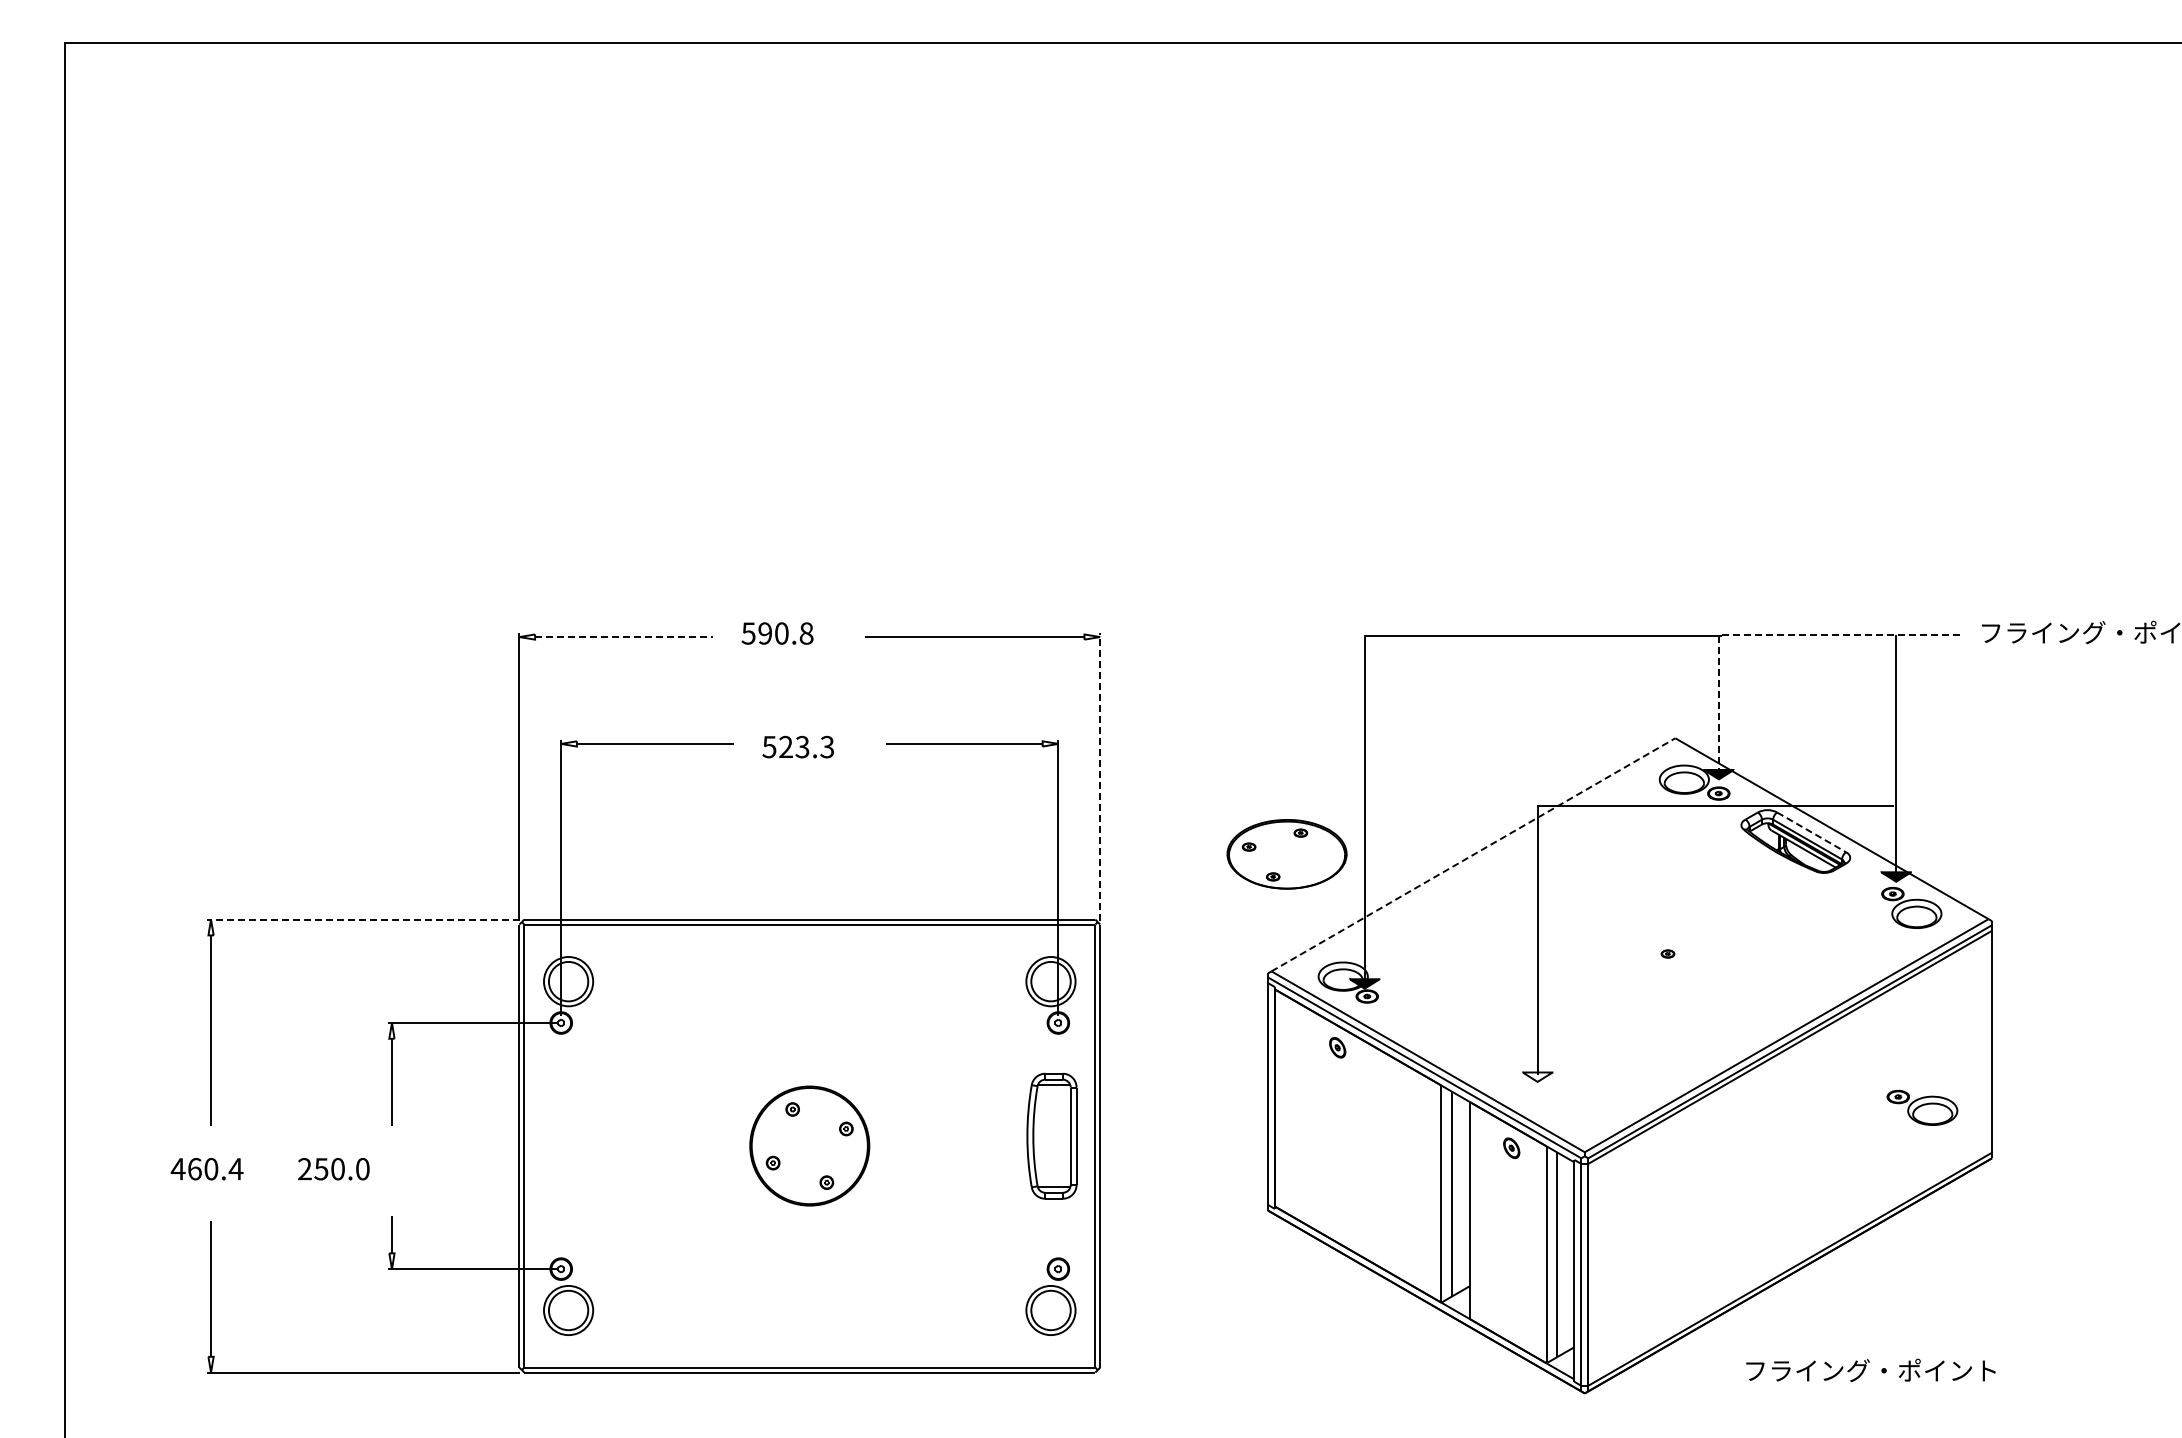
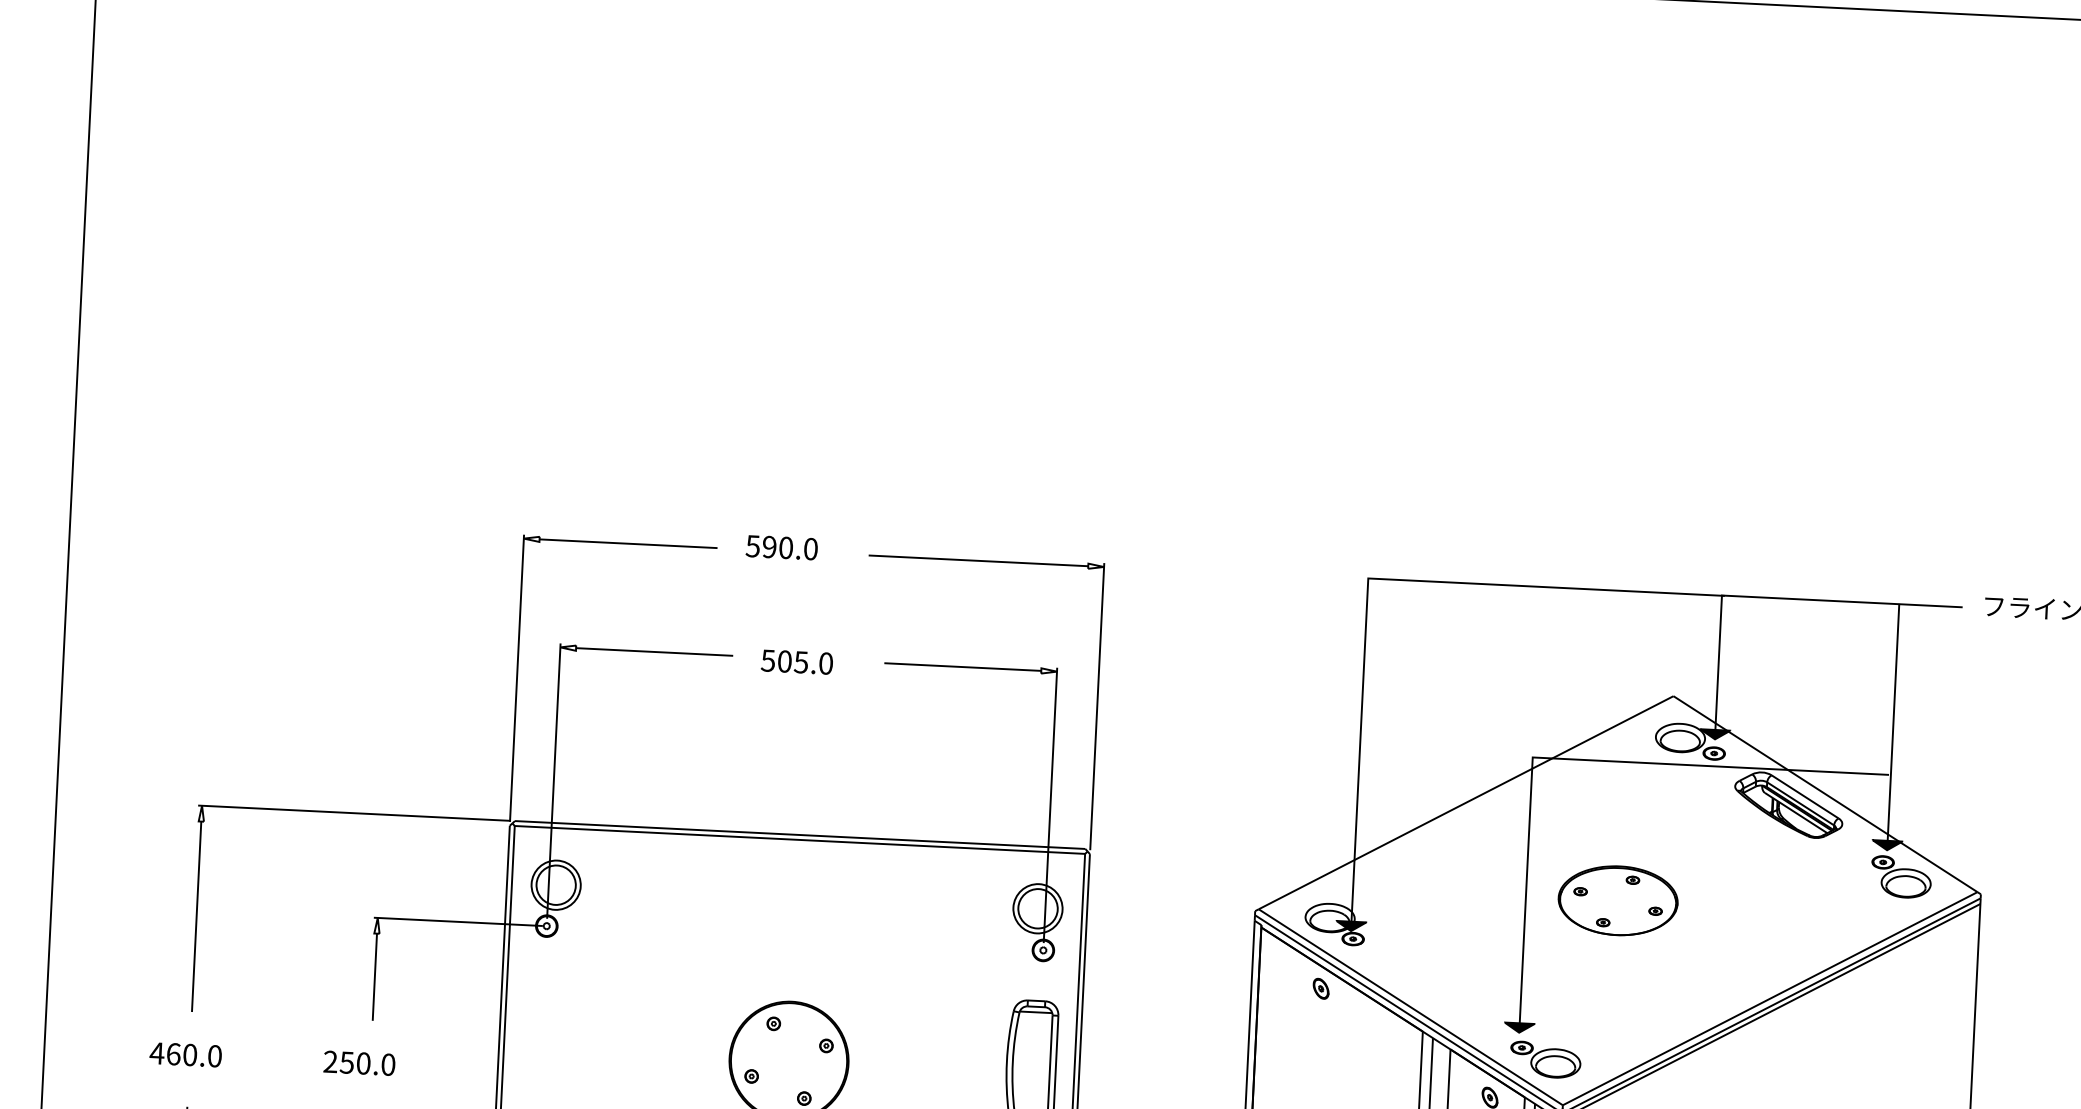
text: (806, 633) -> (810, 549), 590.8 -> 590.0
line: (1769, 635) -> (1772, 598), dashed -> solid
line: (624, 637) -> (628, 544), dashed -> solid
text: (806, 746) -> (805, 661), 523.3 -> 505.0
line: (1100, 776) -> (1097, 706), dashed -> solid
line: (1811, 832) -> (1804, 796), dashed -> solid
part: (1286, 854) -> (1617, 900), moved
line: (1473, 854) -> (1466, 802), dashed -> solid
line: (363, 919) -> (354, 813), dashed -> solid
fill: (1537, 1076) -> (1519, 1027), added
part: (1922, 1107) -> (1545, 1059), moved
text: (235, 1169) -> (214, 1056), 460.4 -> 460.0
text: (333, 1169) -> (359, 1063), moved

